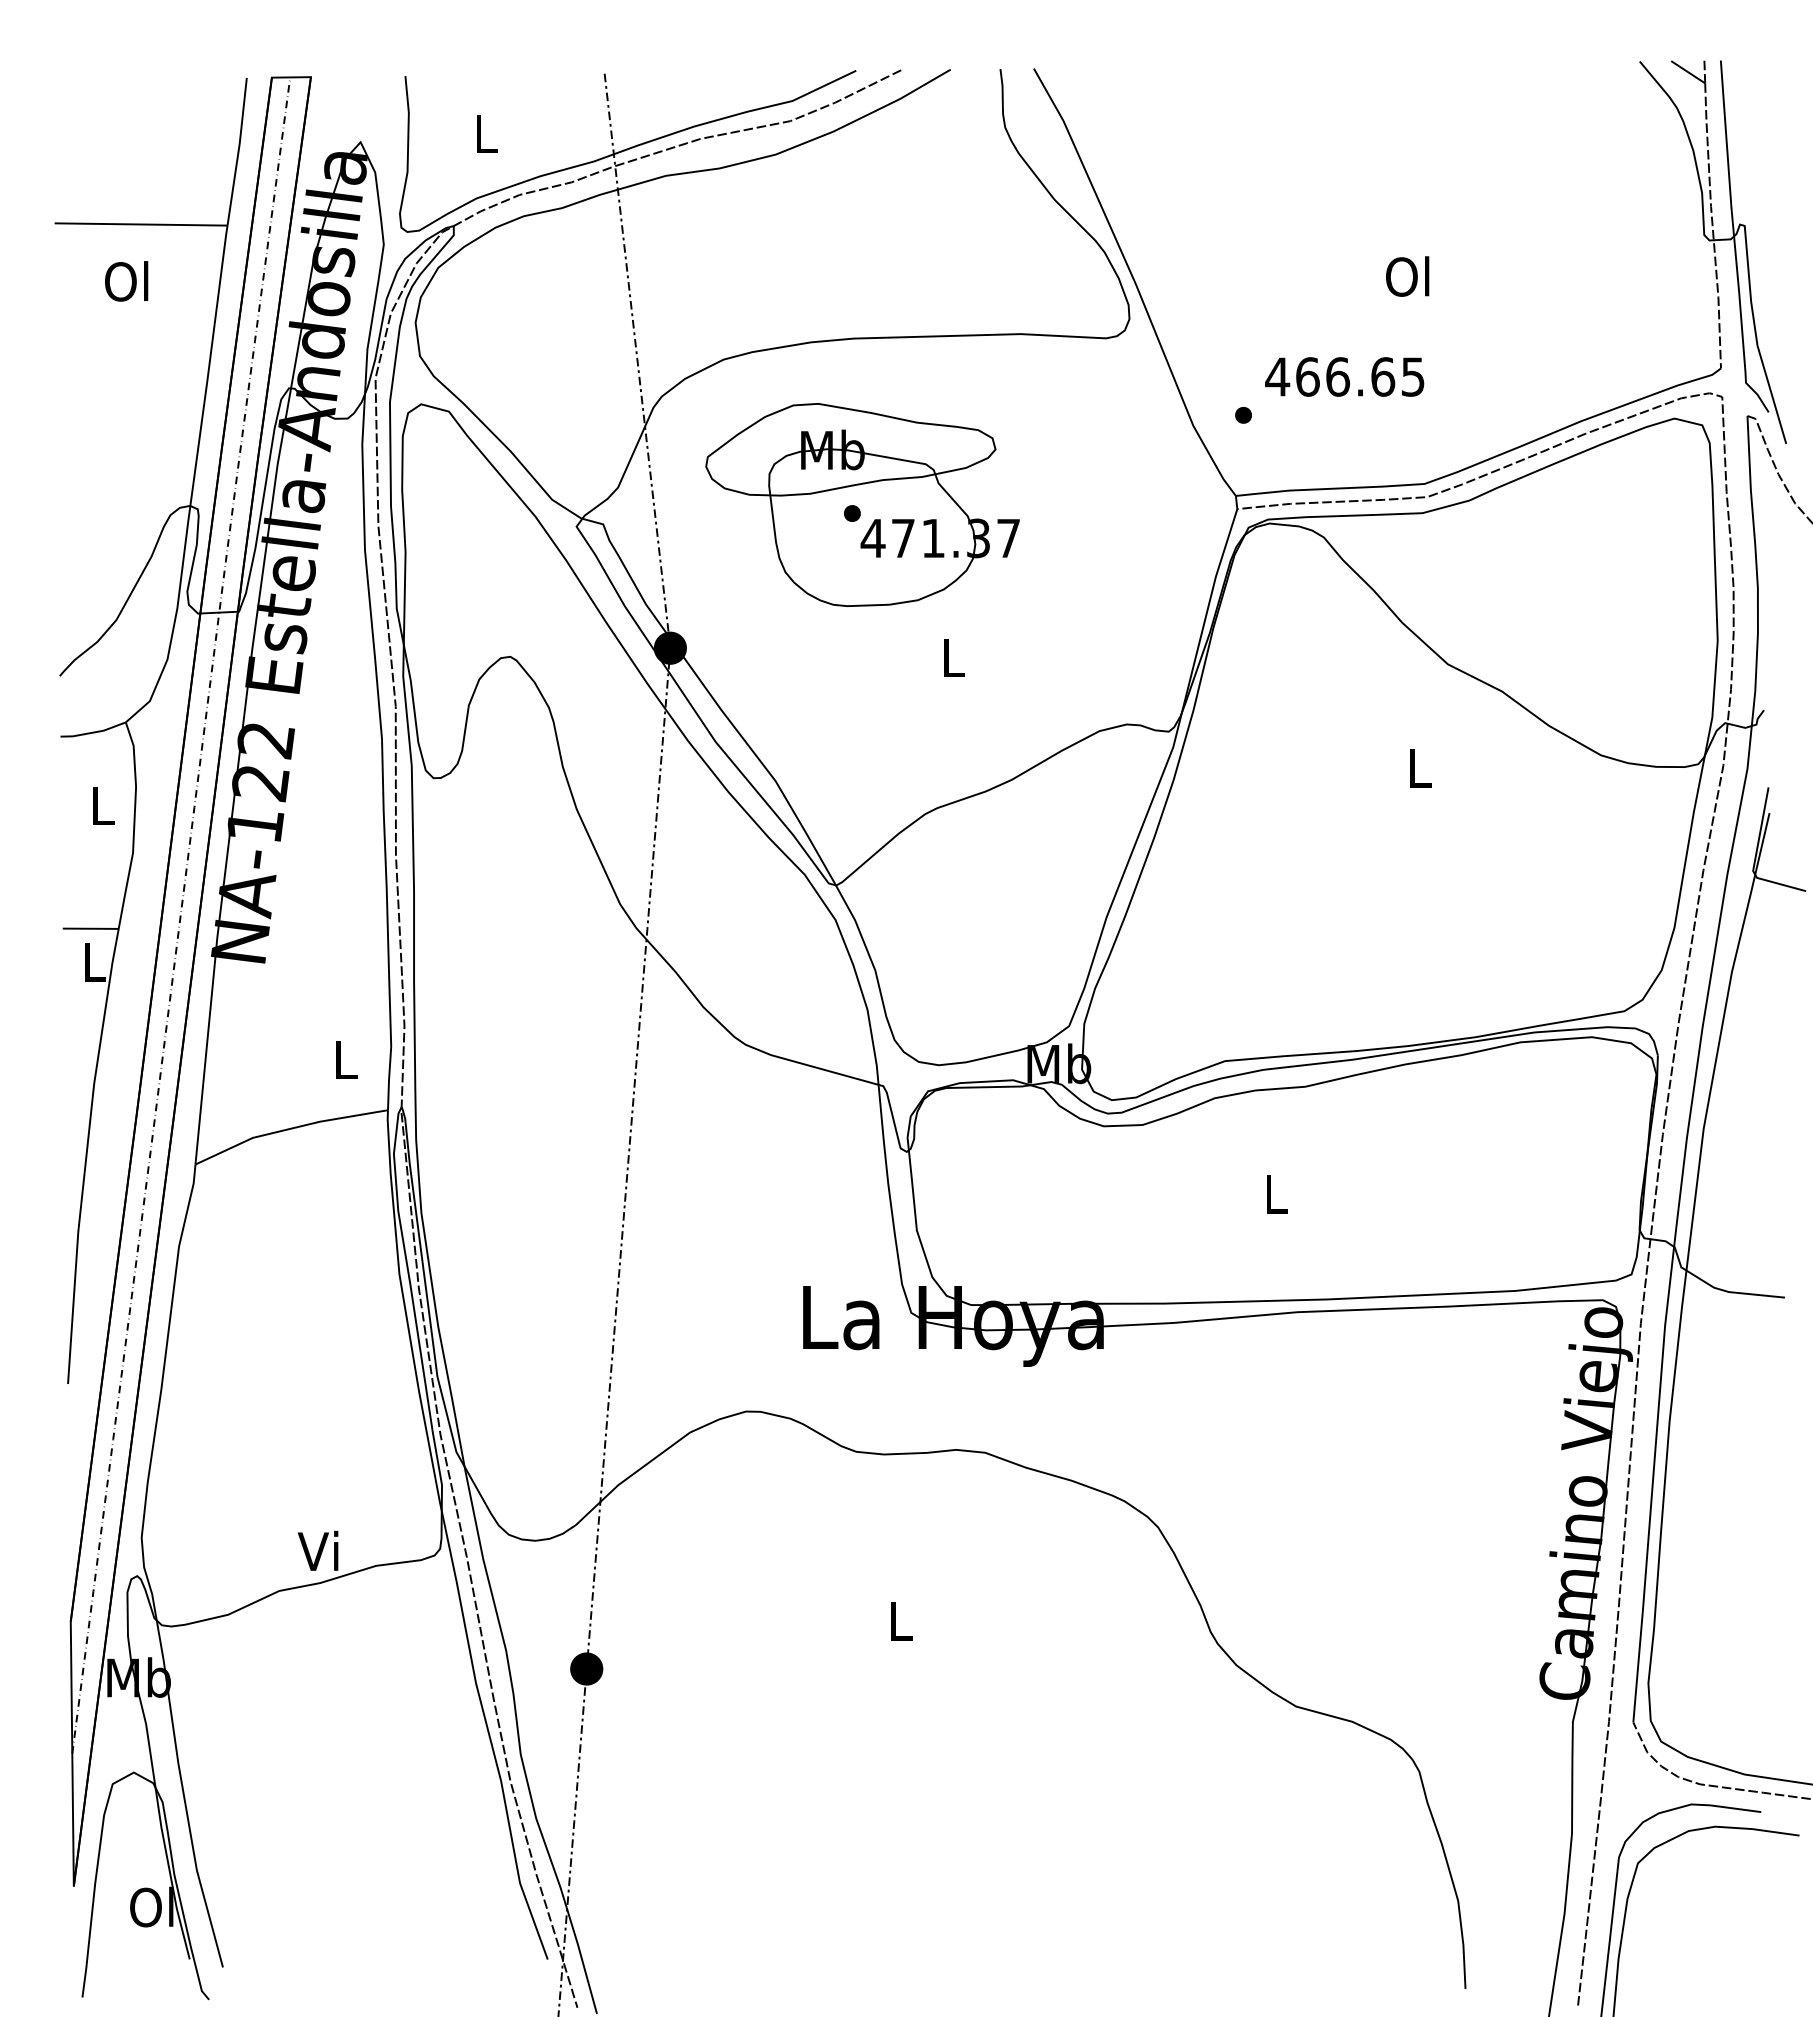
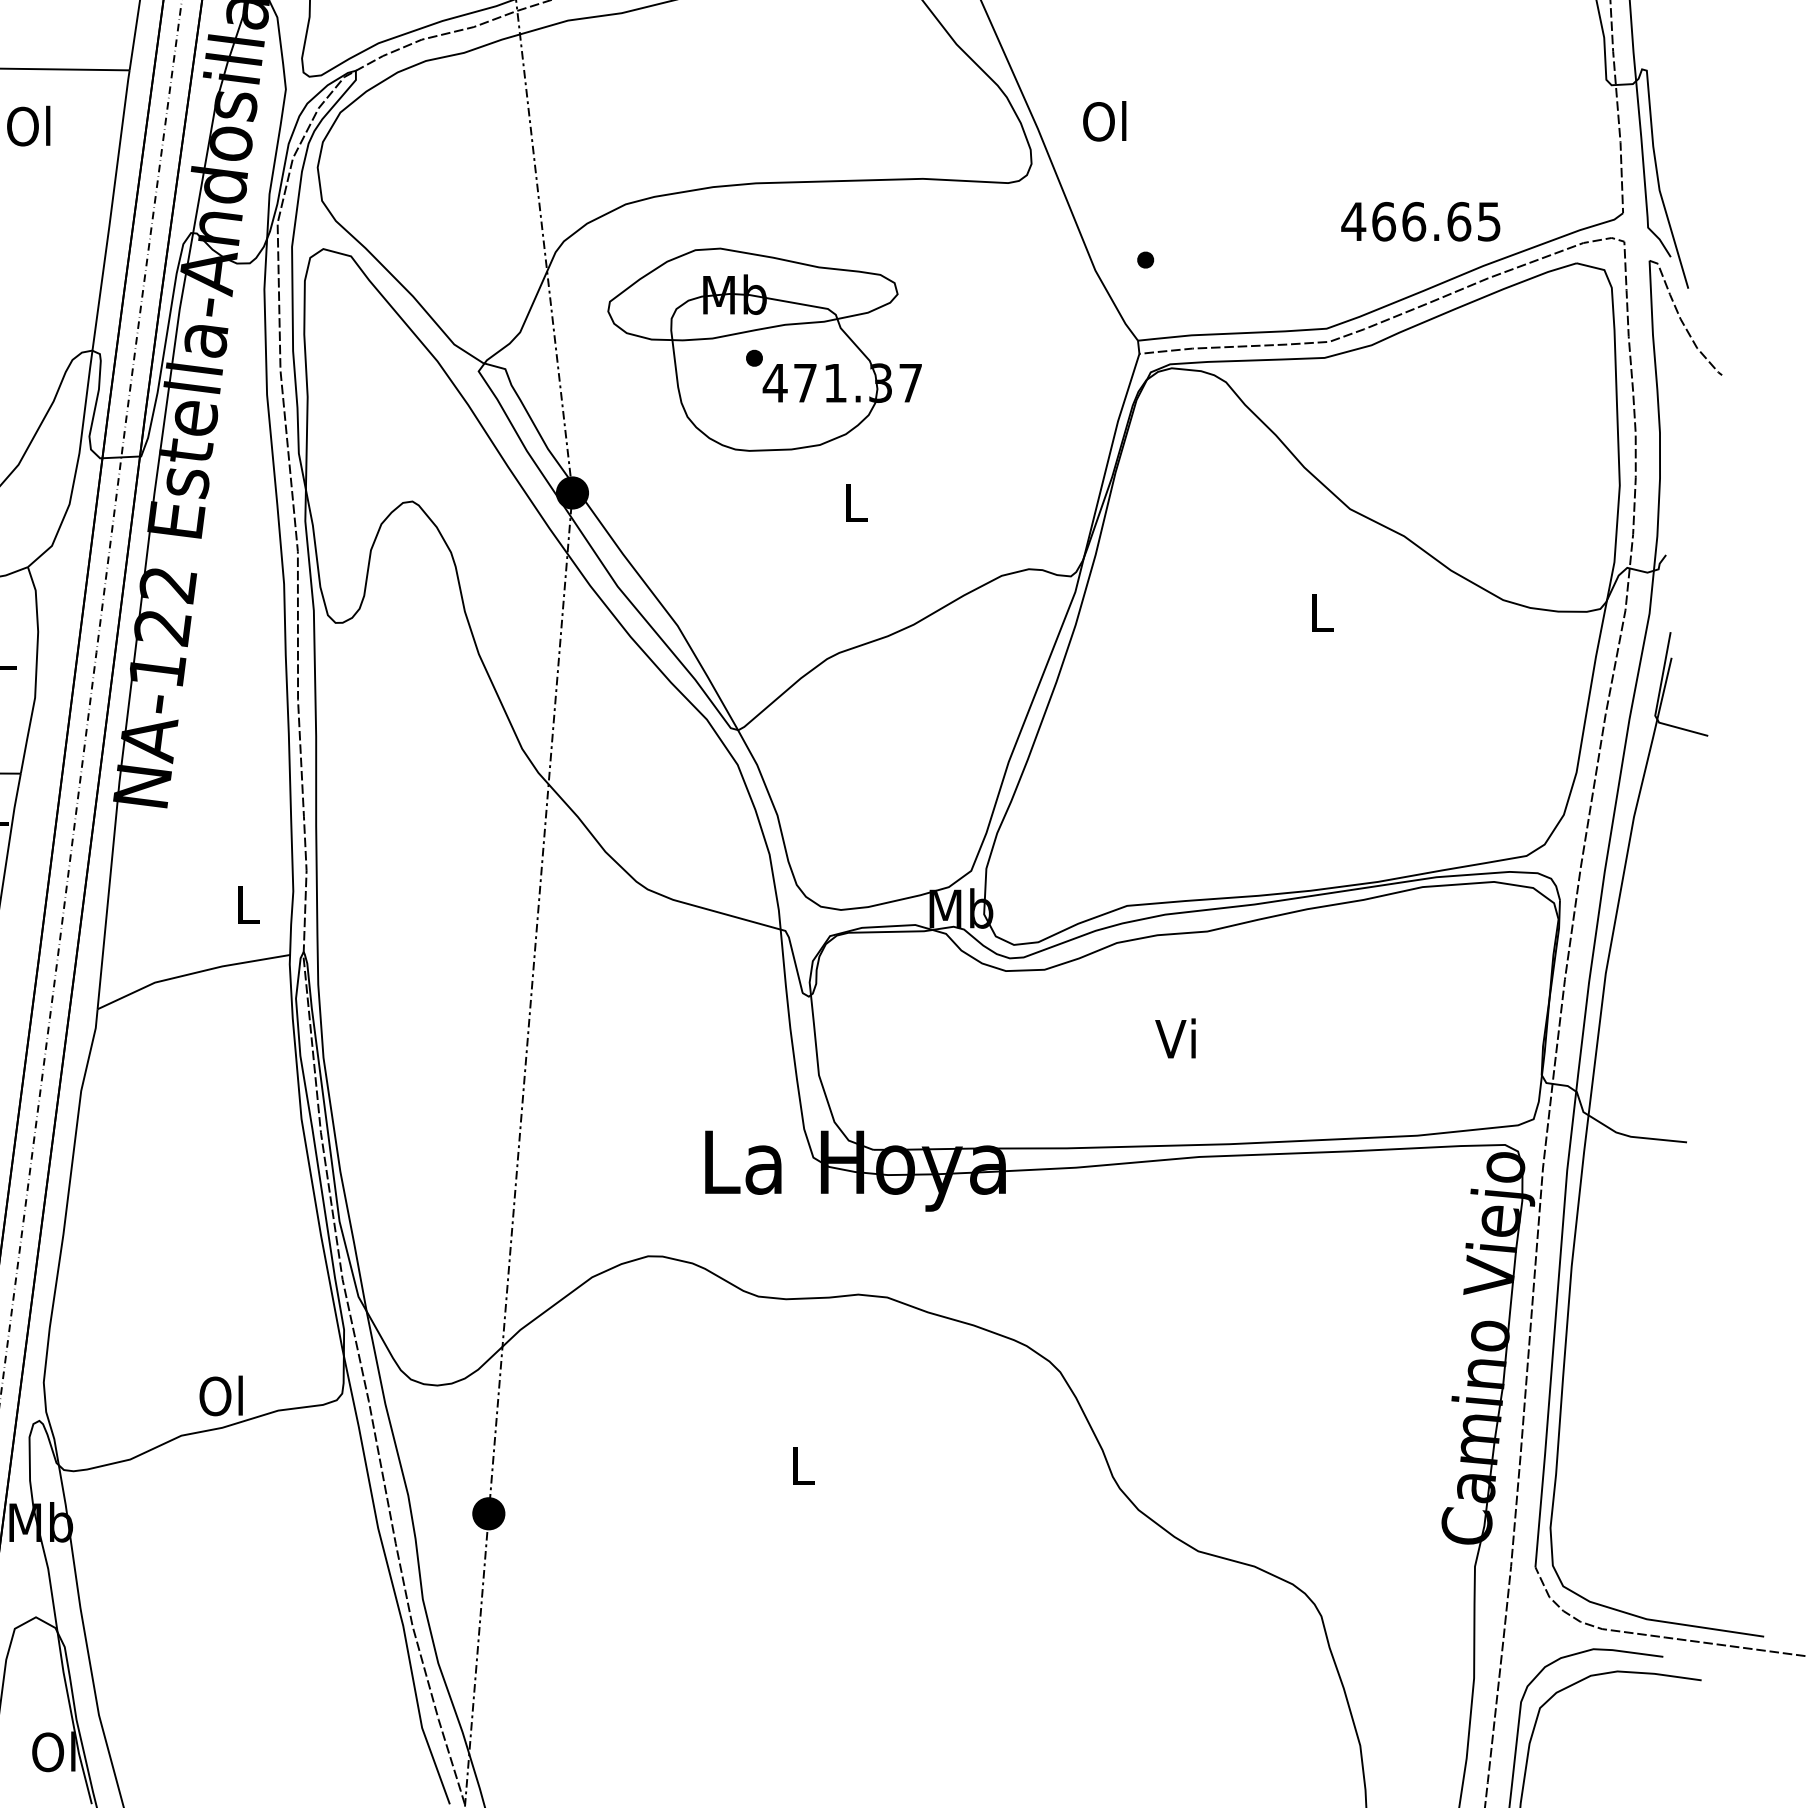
text: (1407, 276) -> (1104, 121), moved
text: (1344, 376) -> (1420, 221), moved
text: (1273, 1193) -> (1175, 1038), L -> Vi
text: (318, 1550) -> (220, 1395), Vi -> Ol

